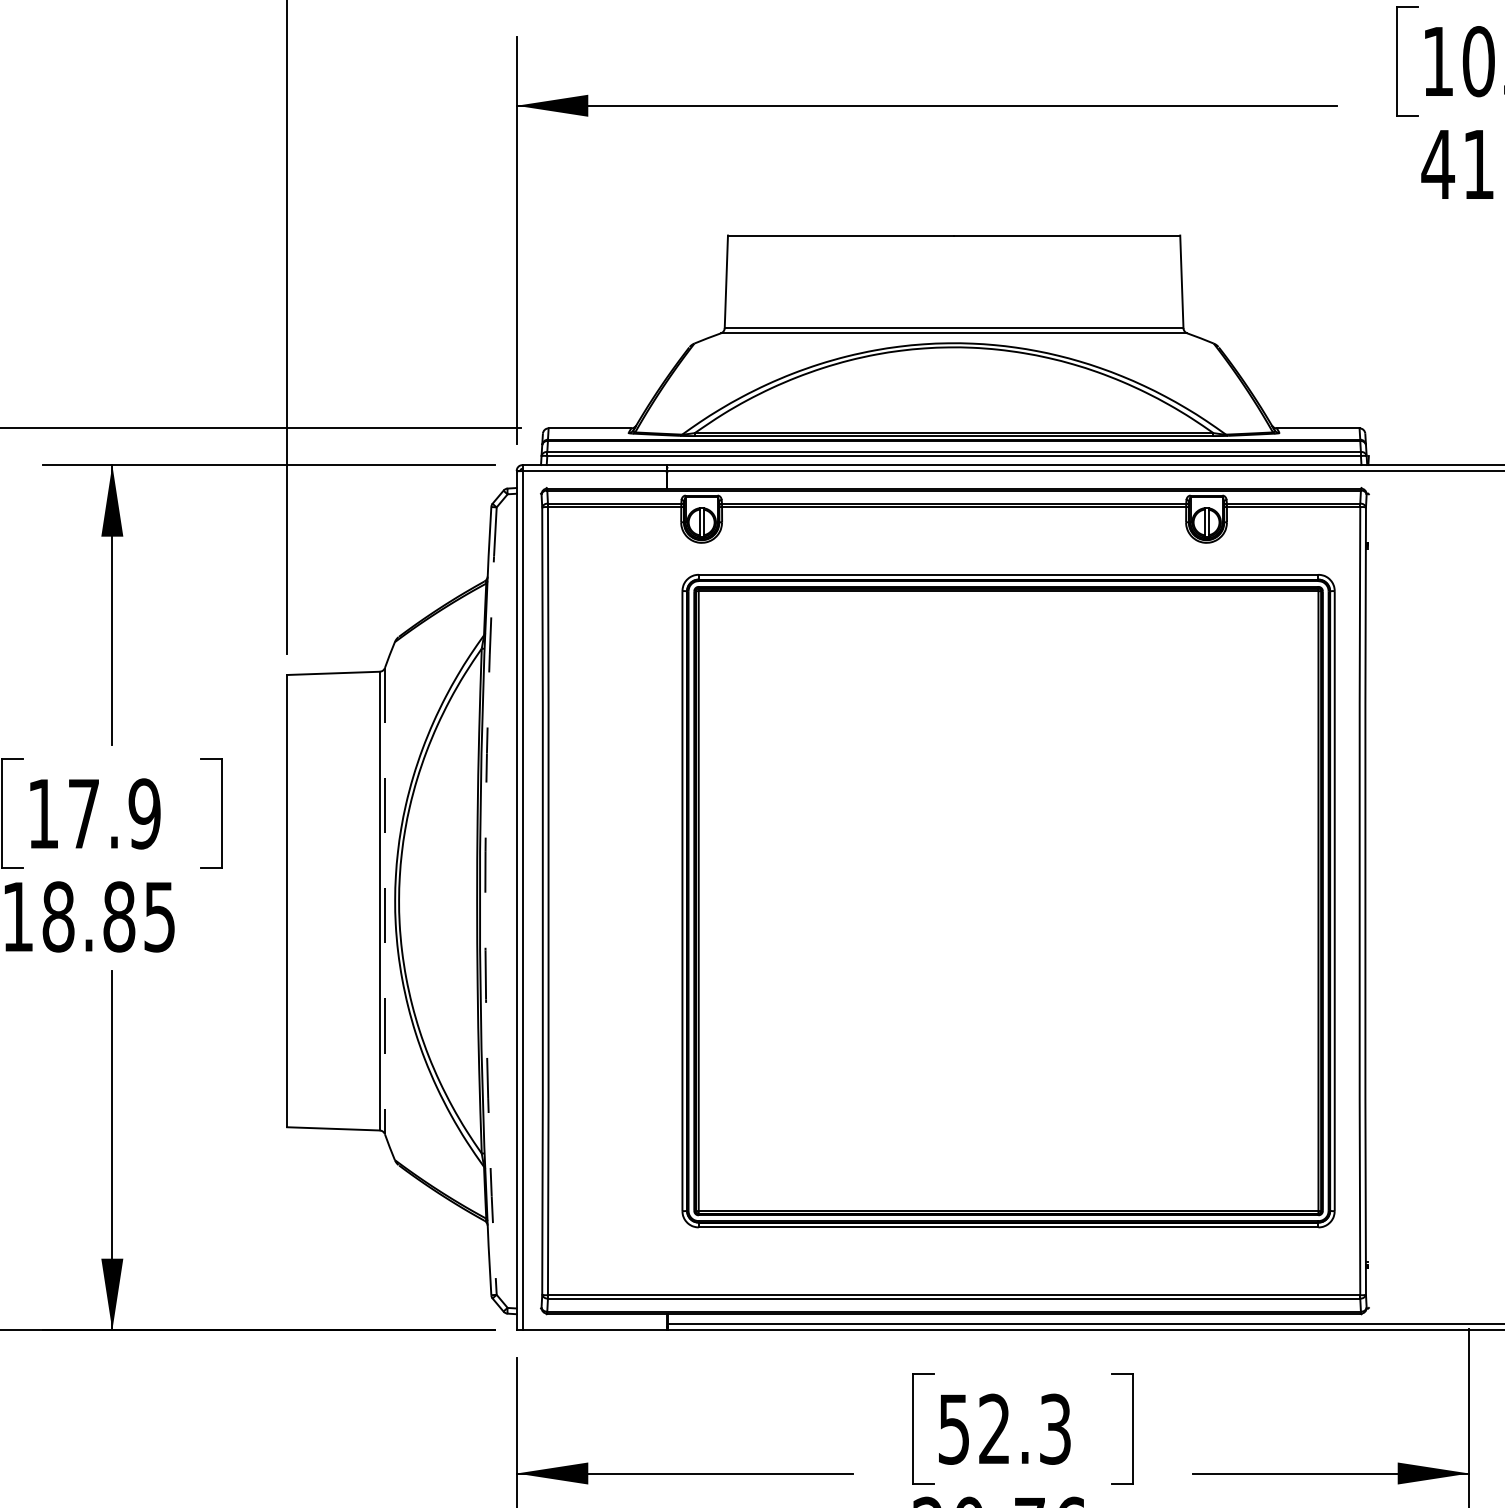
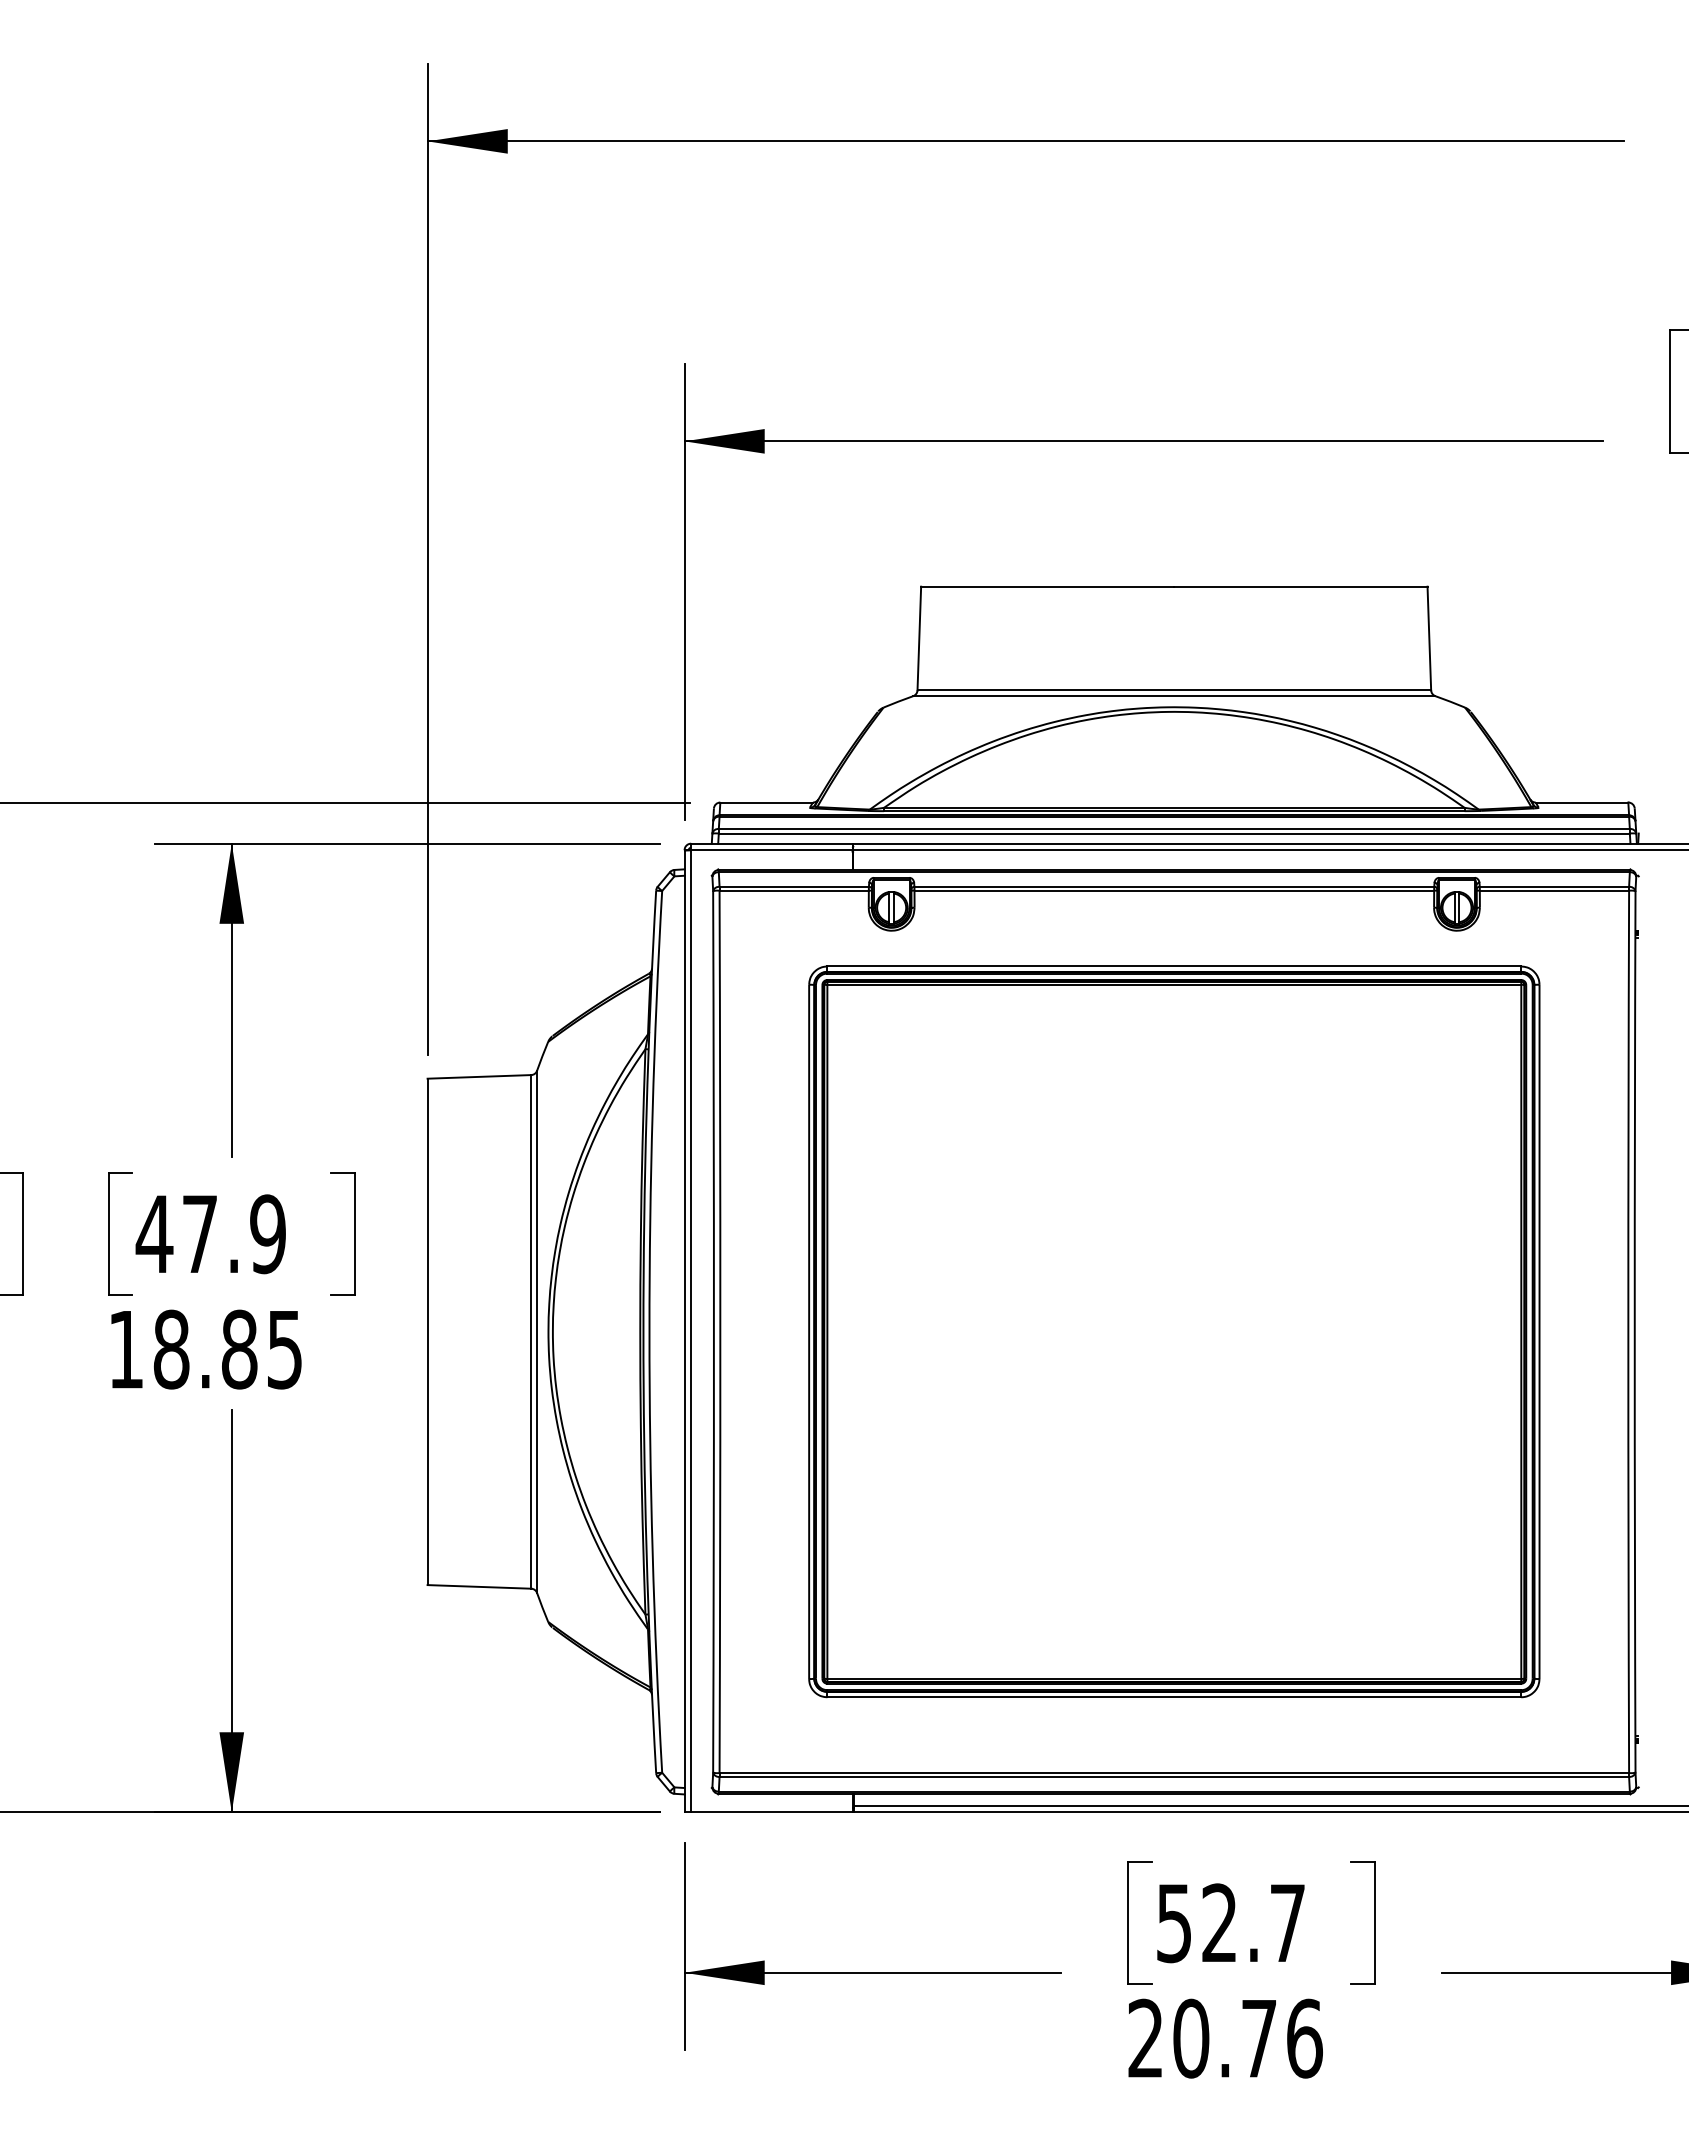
text: (43, 813) -> (154, 1233), 17.9 -> 47.9
arc: (485, 900) -> (649, 1331), dashed -> solid
part: (1008, 900) -> (1174, 1331), moved
line: (385, 901) -> (537, 1332), dashed -> solid
text: (1055, 1429) -> (1287, 1923), 52.3 -> 52.7

